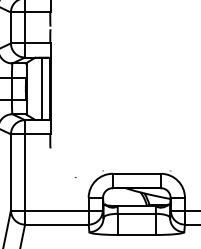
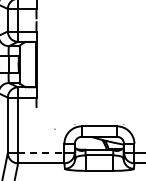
line: (42, 88) -> (30, 64), removed
line: (57, 211) -> (41, 153), solid -> dashed

